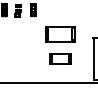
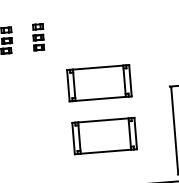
part: (60, 59) -> (104, 136), size x1.43

